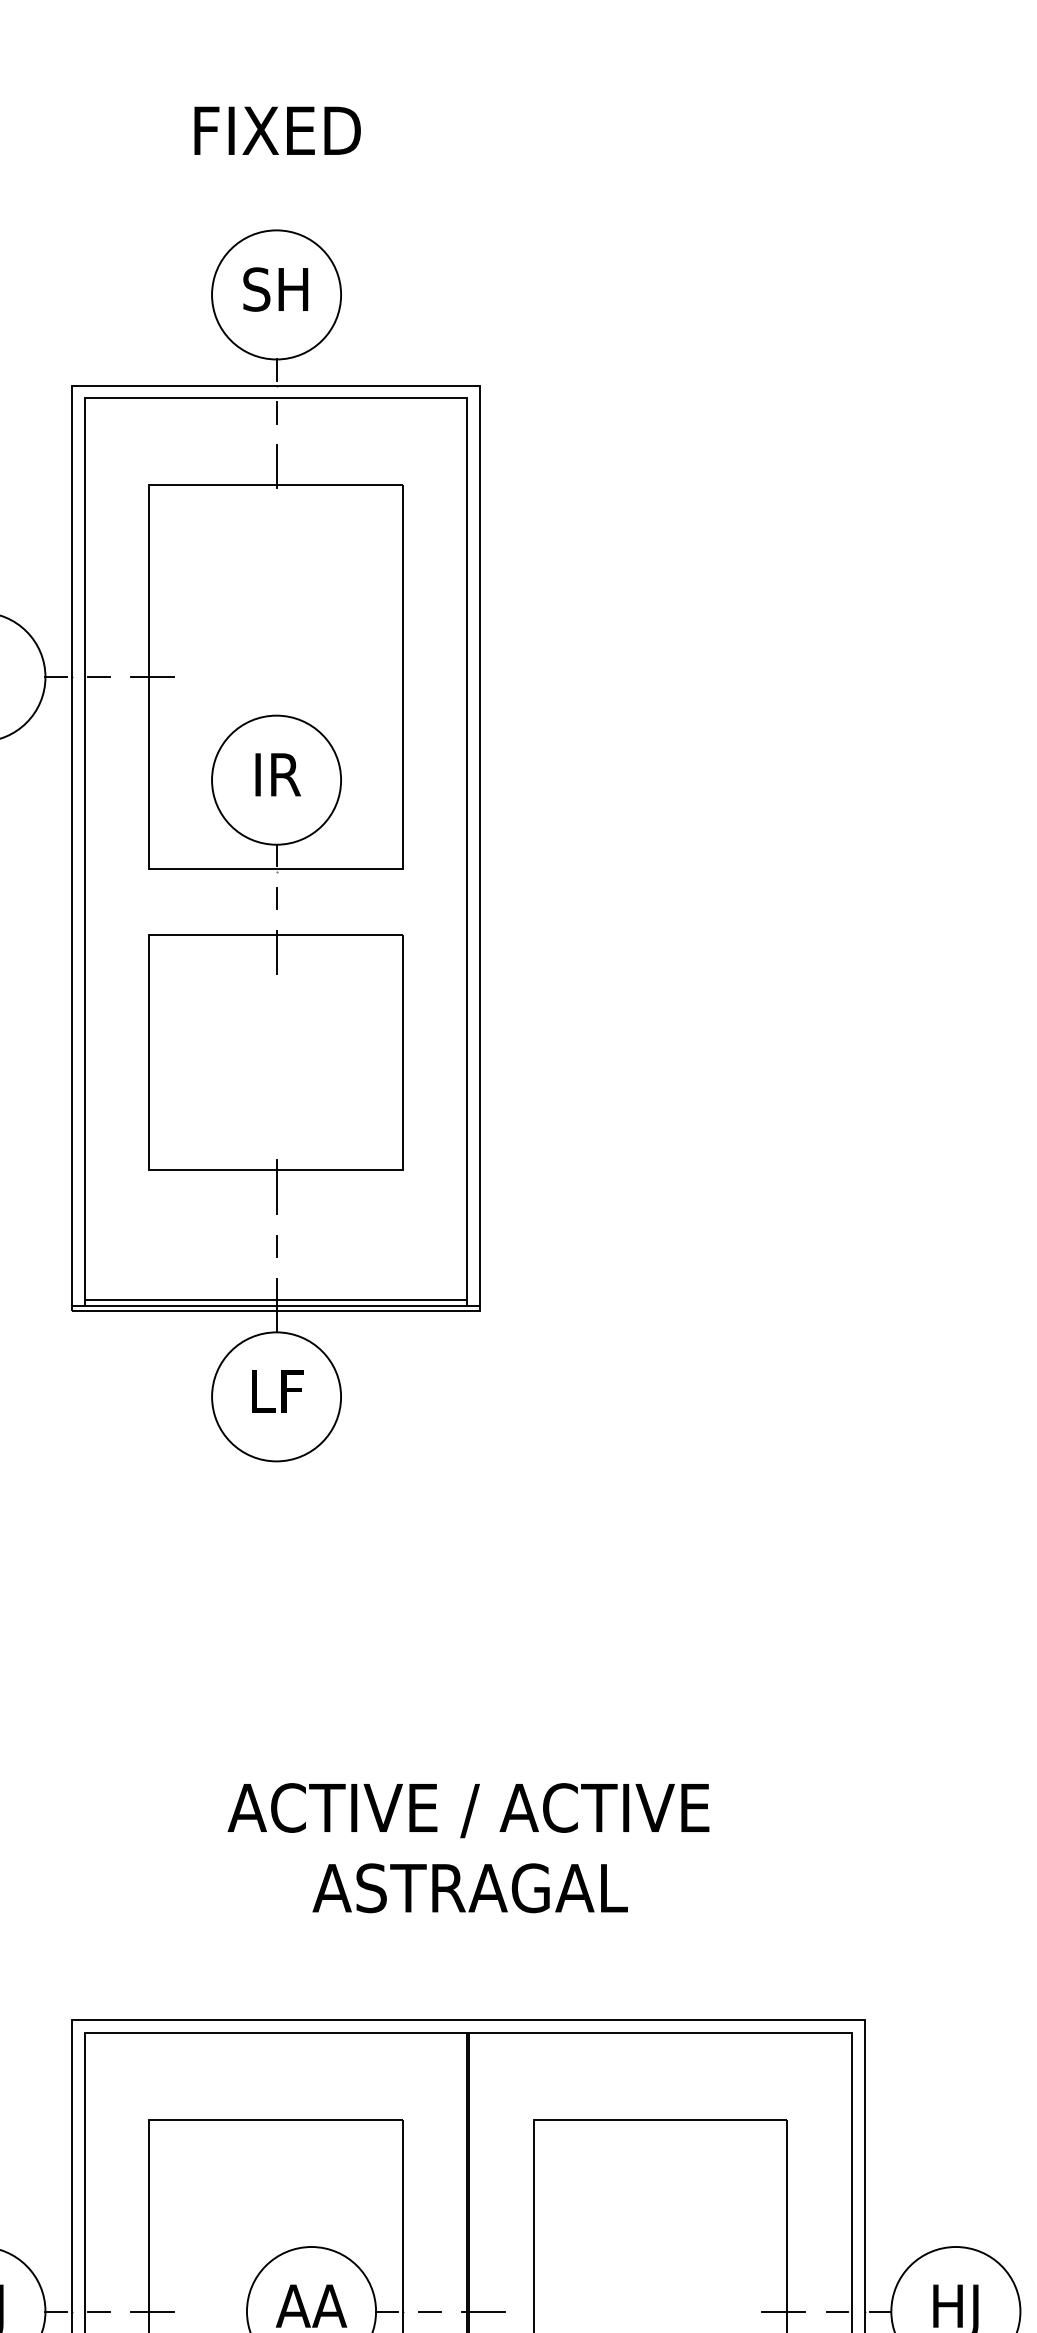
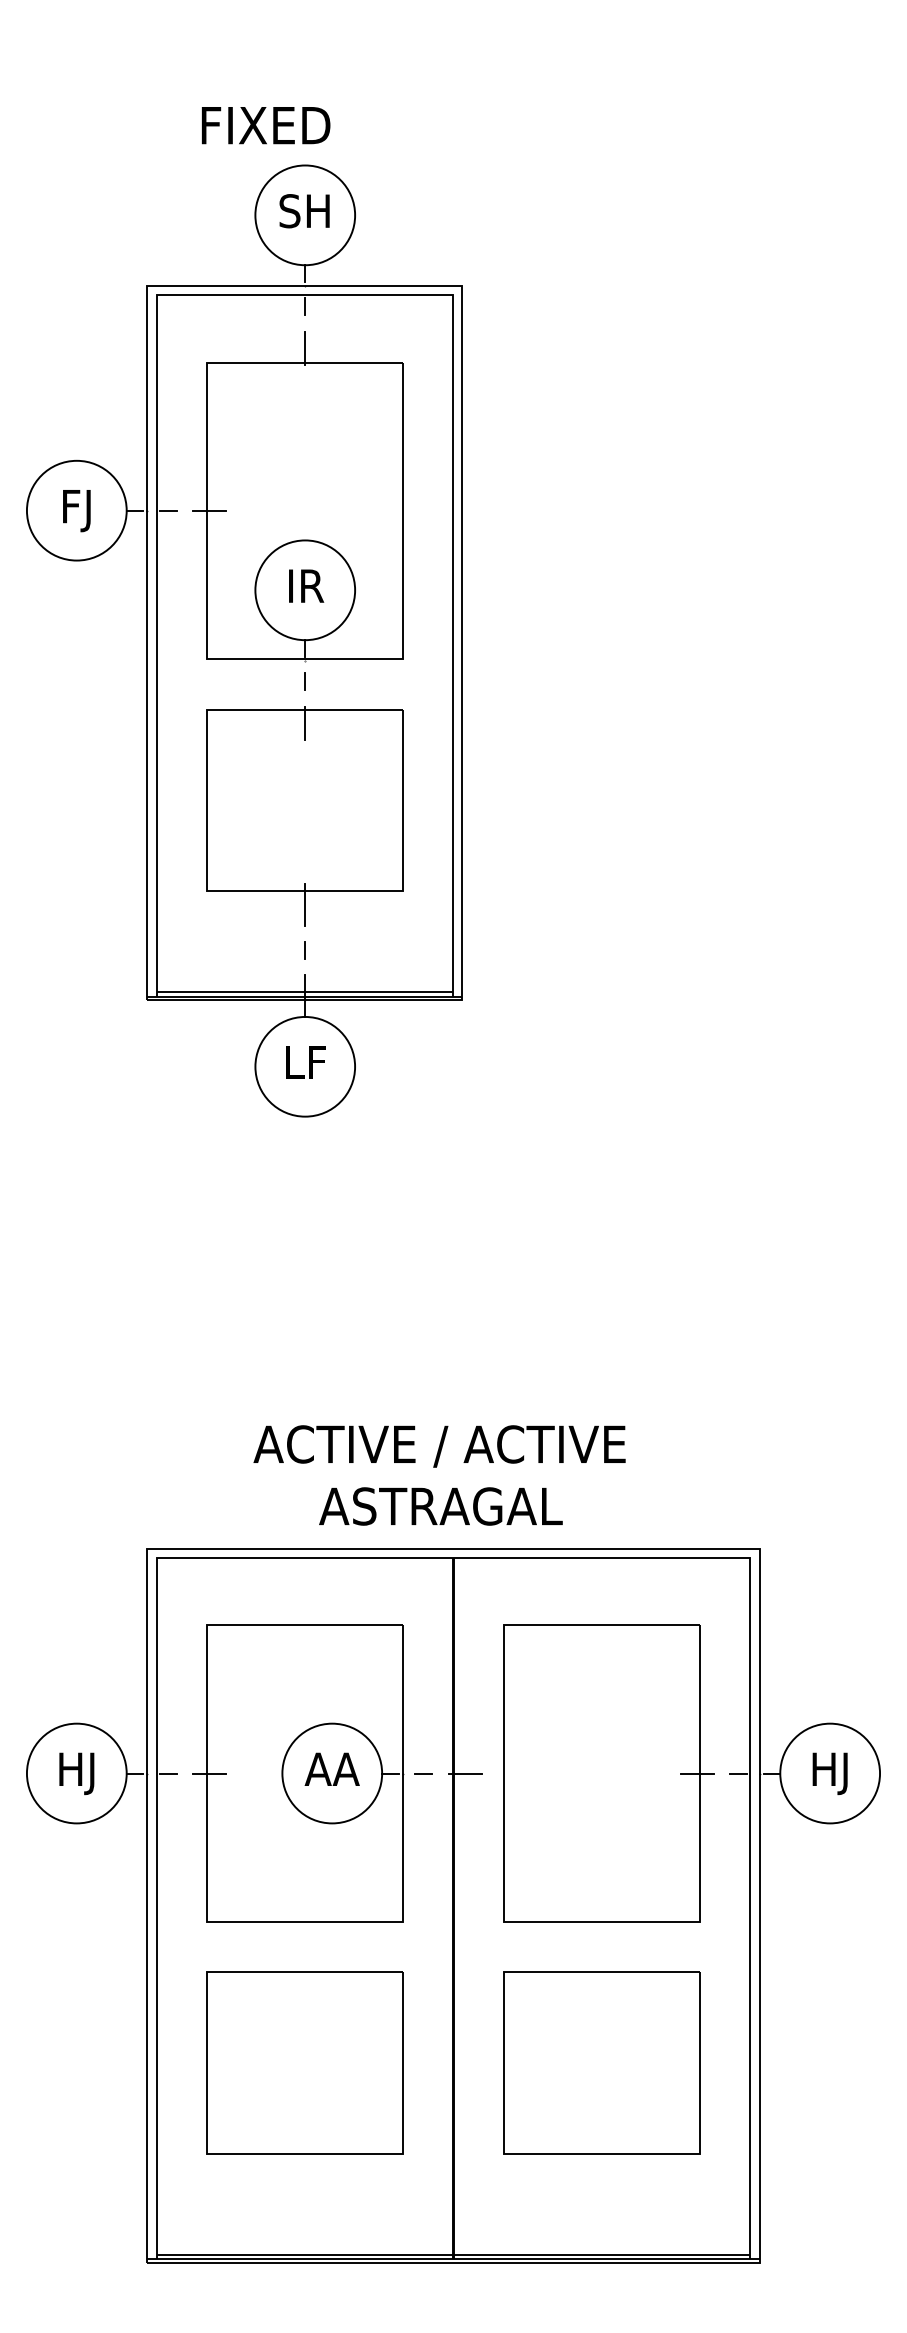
text: (278, 130) -> (266, 125), moved
text: (468, 1848) -> (439, 1475), moved

